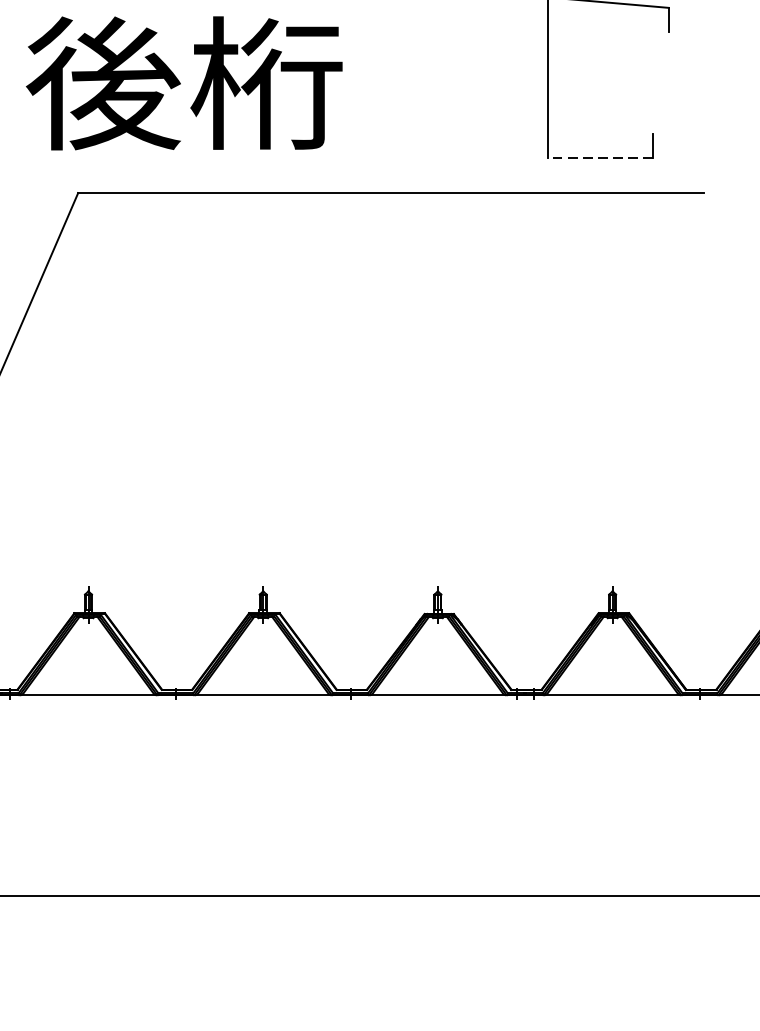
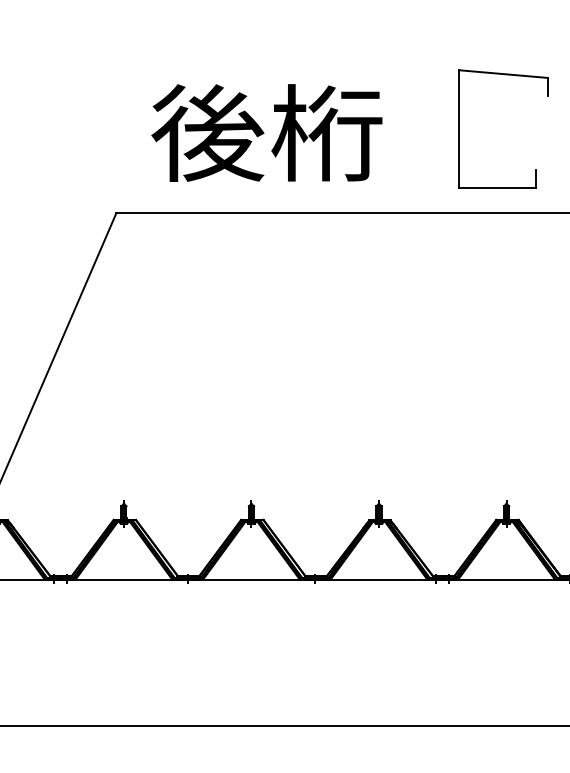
text: (183, 82) -> (266, 132), moved
line: (600, 157) -> (497, 187), dashed -> solid

